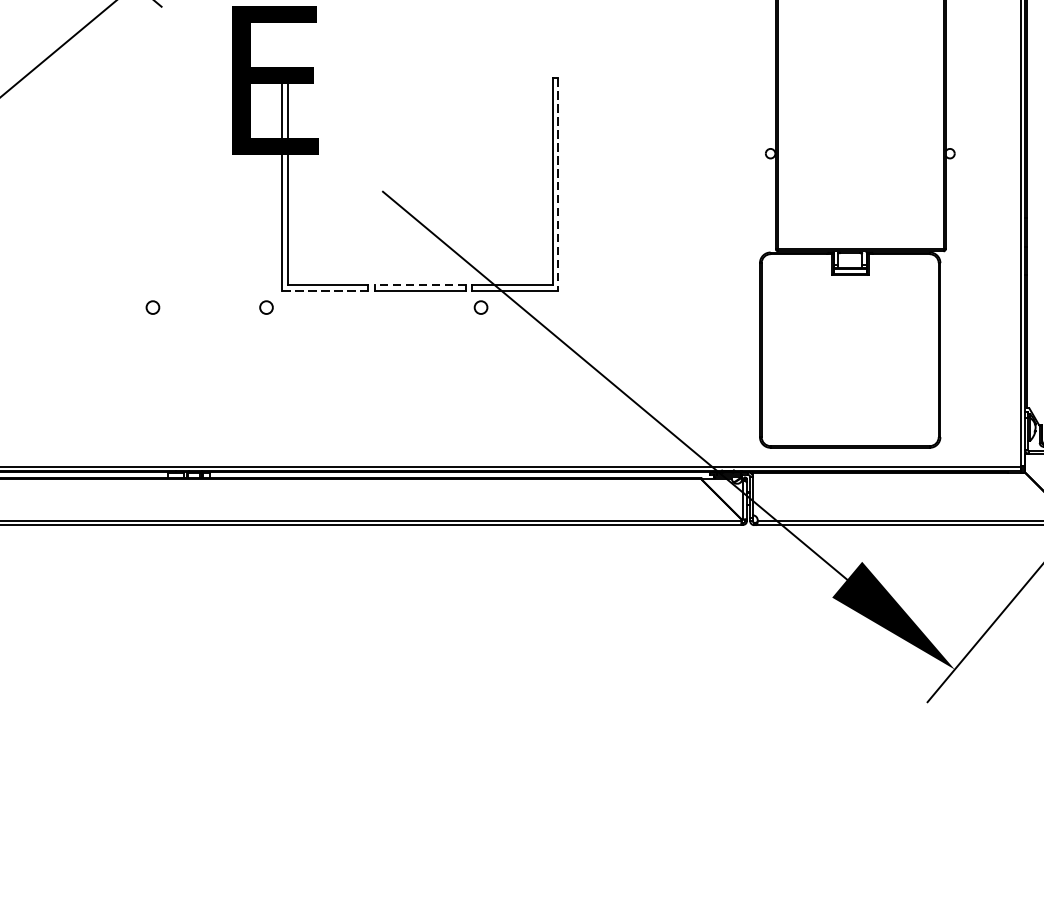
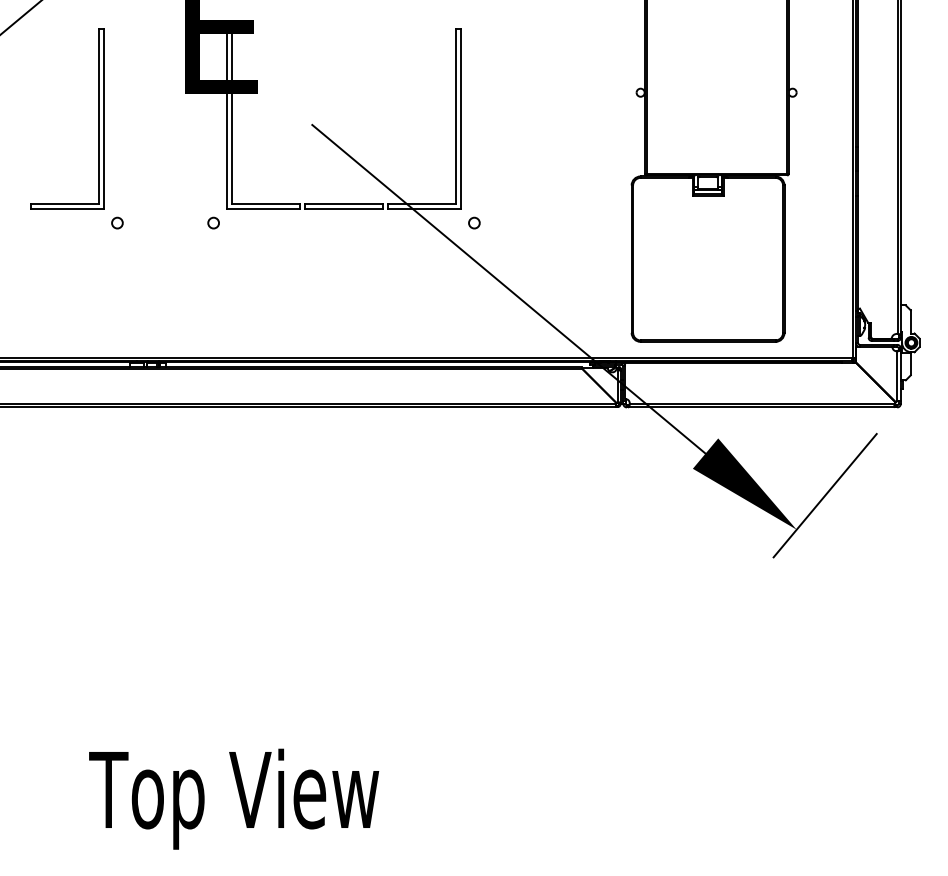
part: (130, 184) -> (98, 118), added
line: (557, 184) -> (460, 118), dashed -> solid
line: (420, 285) -> (344, 204), dashed -> solid
line: (326, 290) -> (264, 208), dashed -> solid
circle: (481, 306) -> (474, 222), moved

